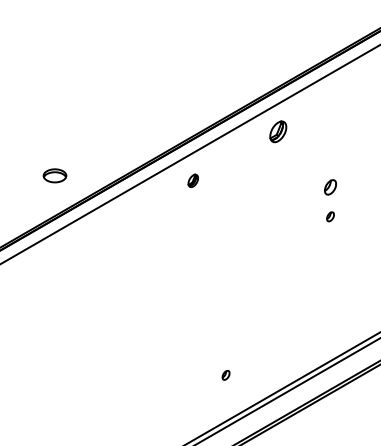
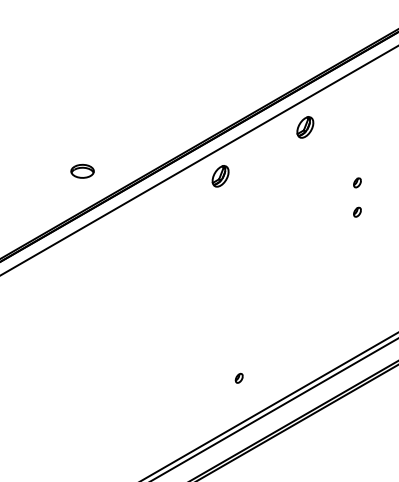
part: (193, 181) -> (220, 176), size x1.67
part: (330, 187) -> (357, 182), size x0.62
part: (225, 374) -> (238, 377), moved

